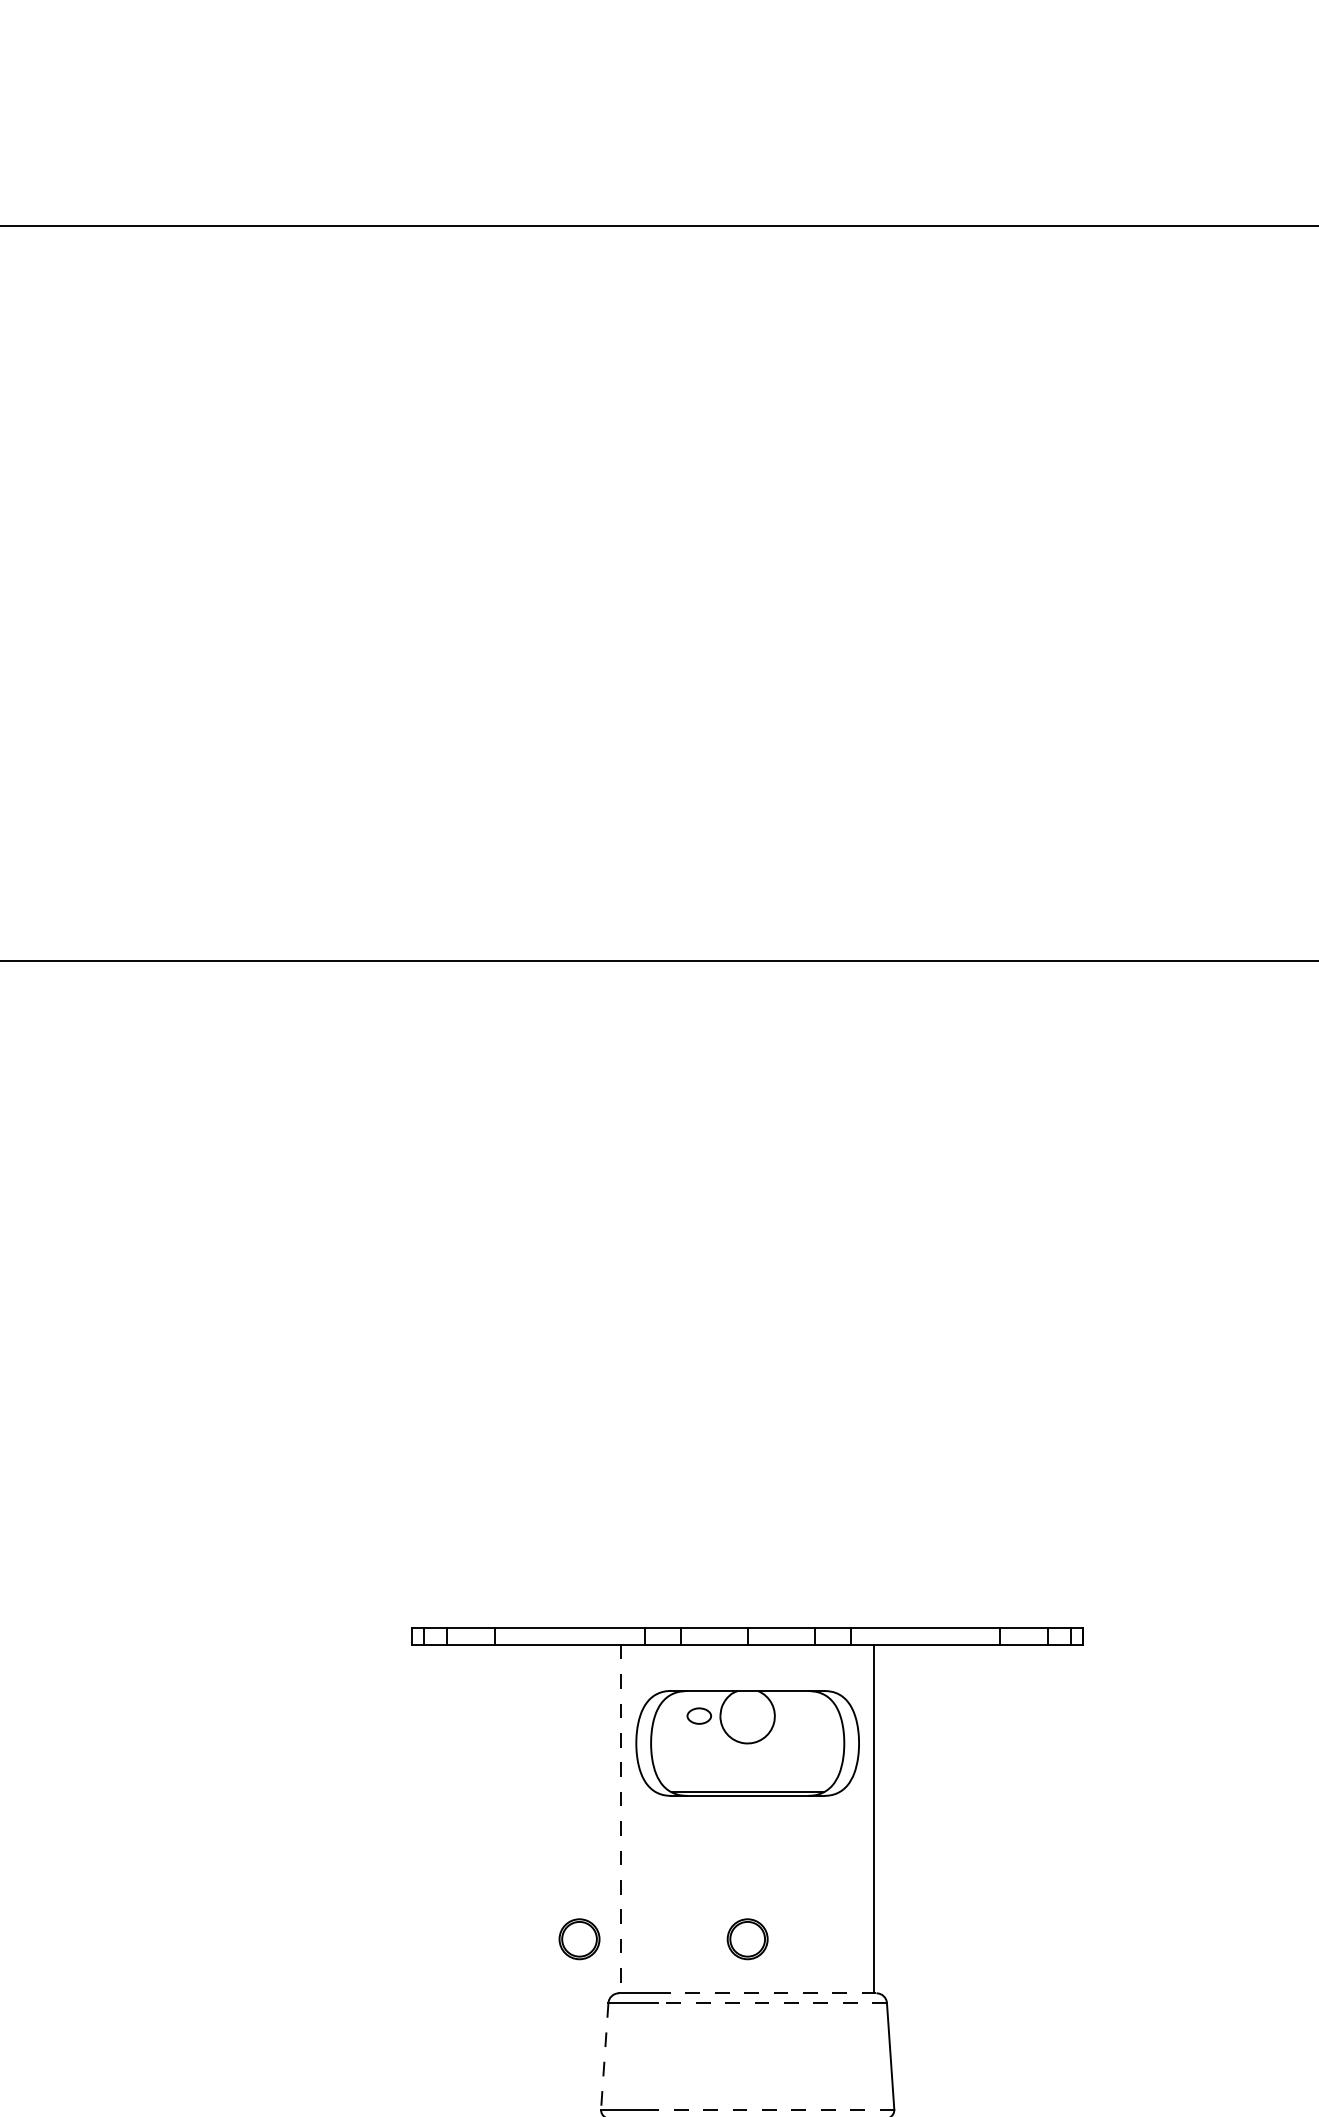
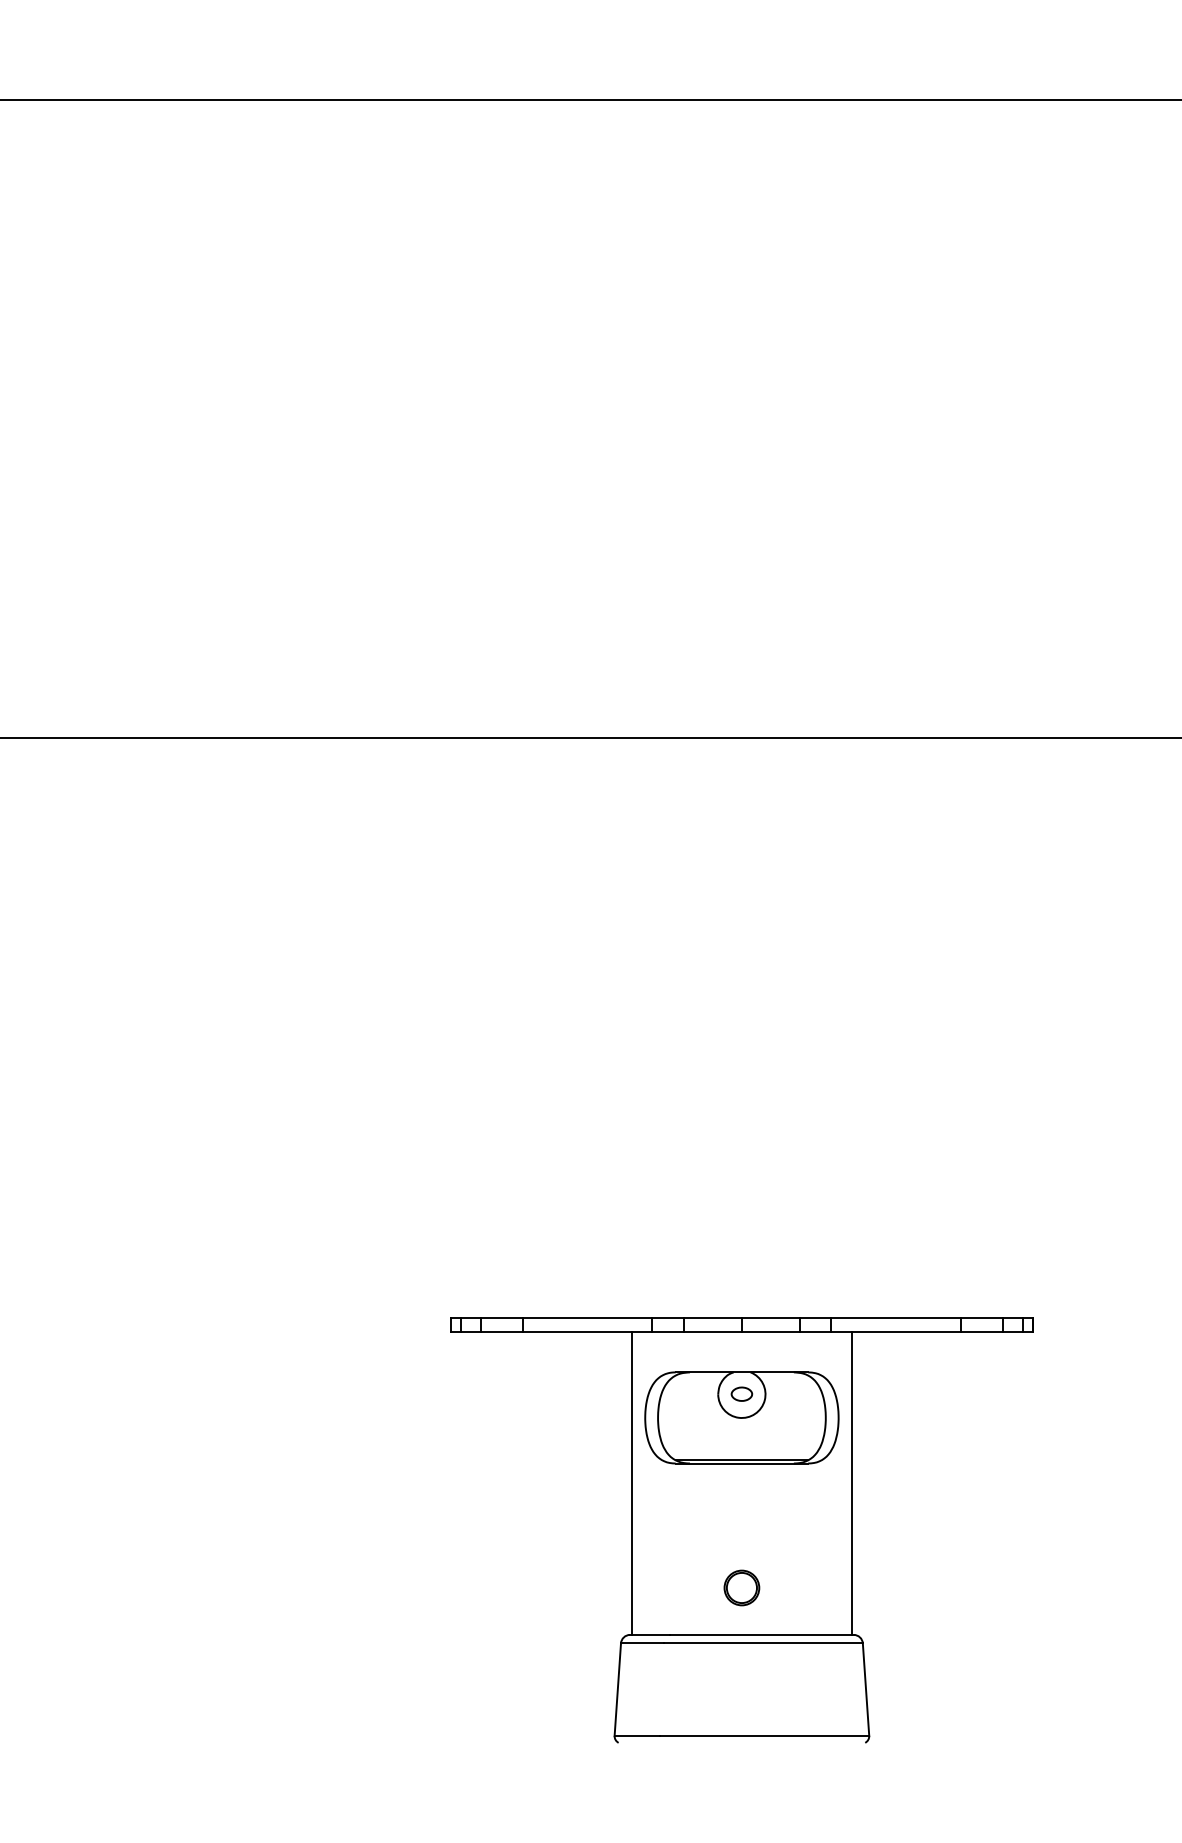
part: (698, 1715) -> (741, 1393), moved
line: (620, 1820) -> (631, 1484), dashed -> solid
part: (579, 1938) -> (595, 1587), removed
line: (770, 1992) -> (761, 1634), dashed -> solid
line: (772, 2003) -> (763, 1643), dashed -> solid
line: (604, 2057) -> (617, 1690), dashed -> solid
line: (773, 2109) -> (764, 1735), dashed -> solid

